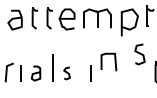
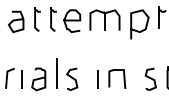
part: (139, 54) -> (150, 79), moved
line: (102, 61) -> (110, 78), moved
part: (35, 73) -> (38, 79), size x1.43
part: (66, 73) -> (71, 79), size x1.67

